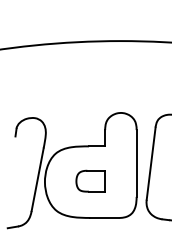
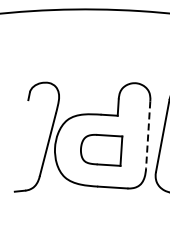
line: (136, 163) -> (148, 134), solid -> dashed
part: (90, 180) -> (100, 149), size x1.4

